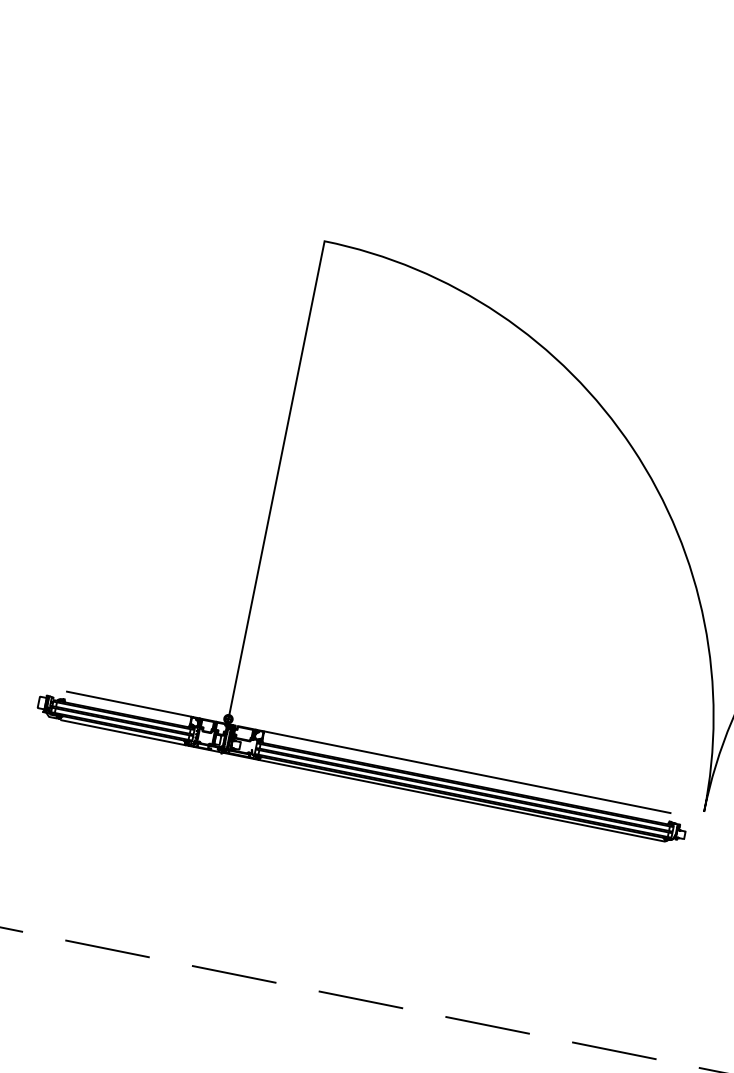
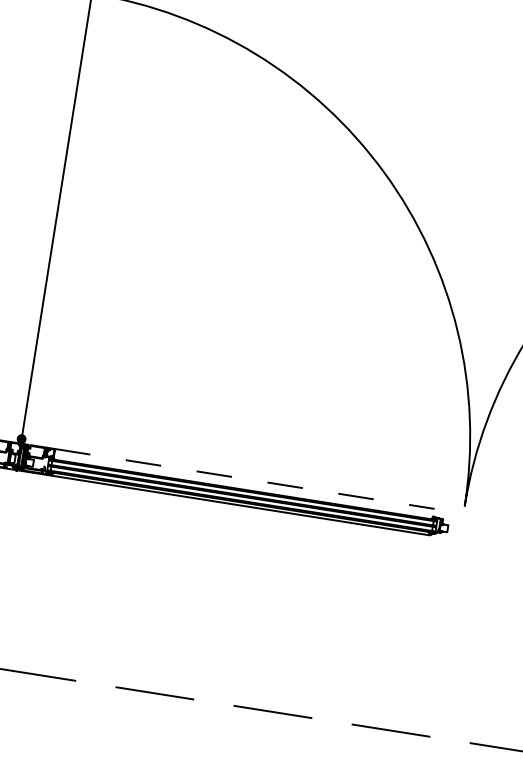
line: (467, 772) -> (244, 479), solid -> dashed

